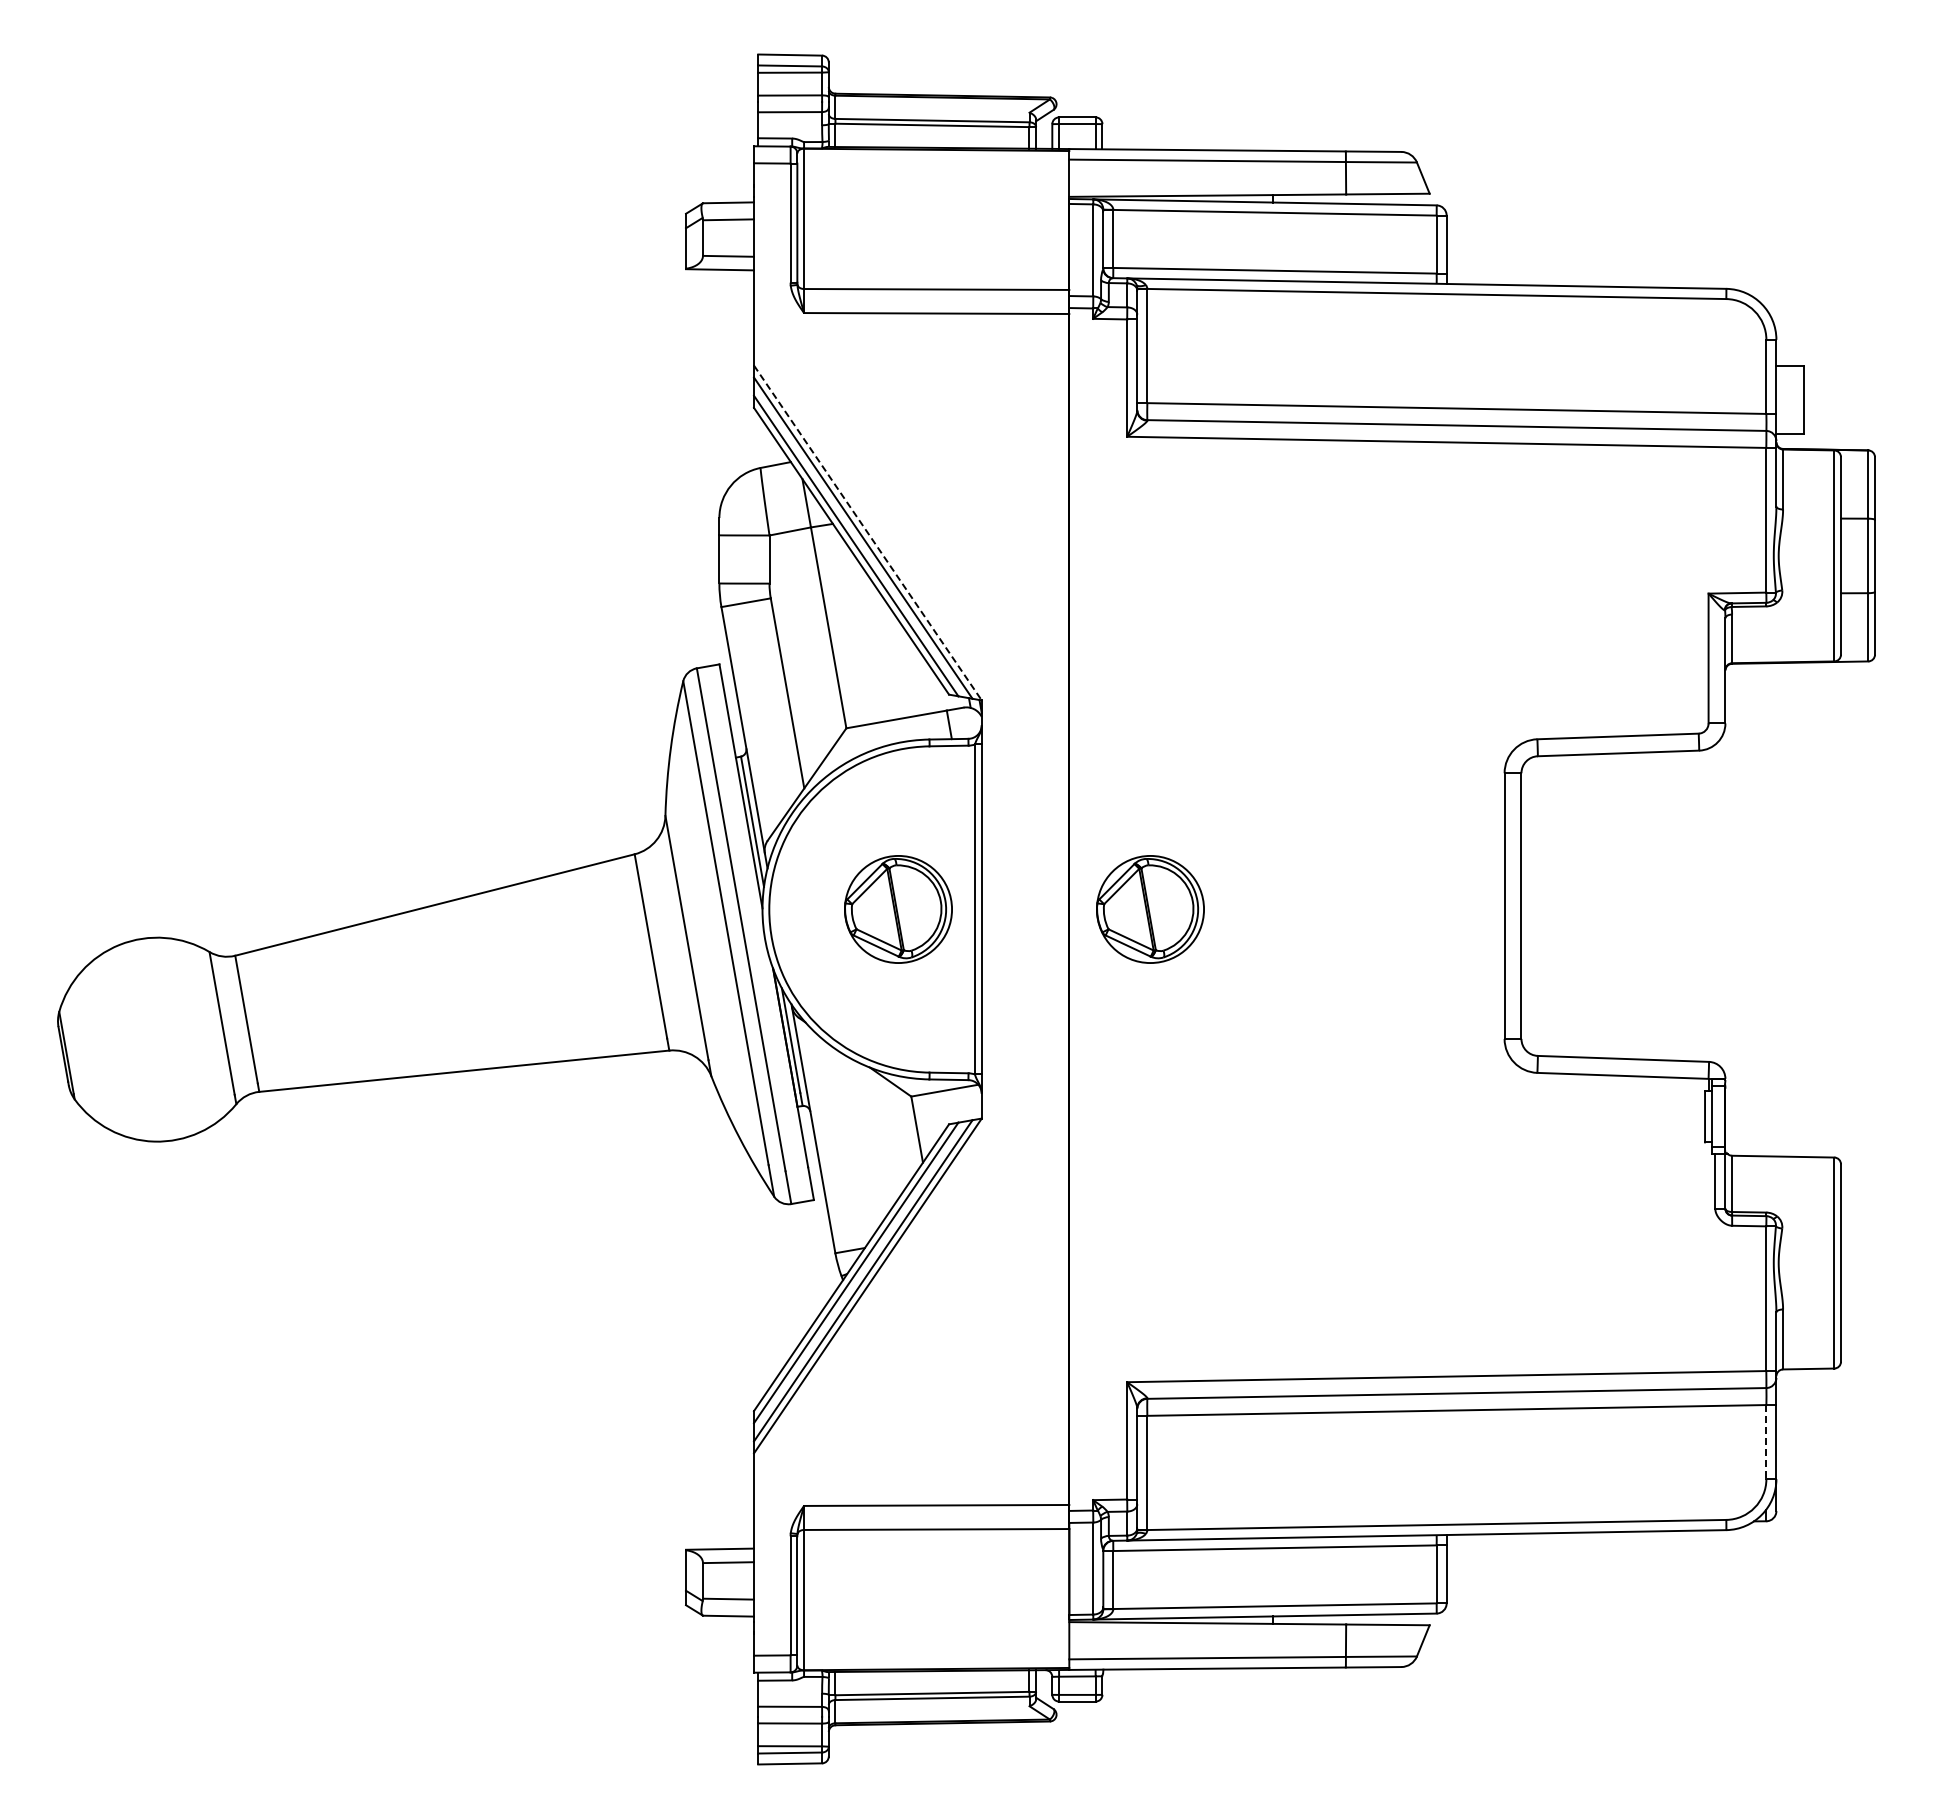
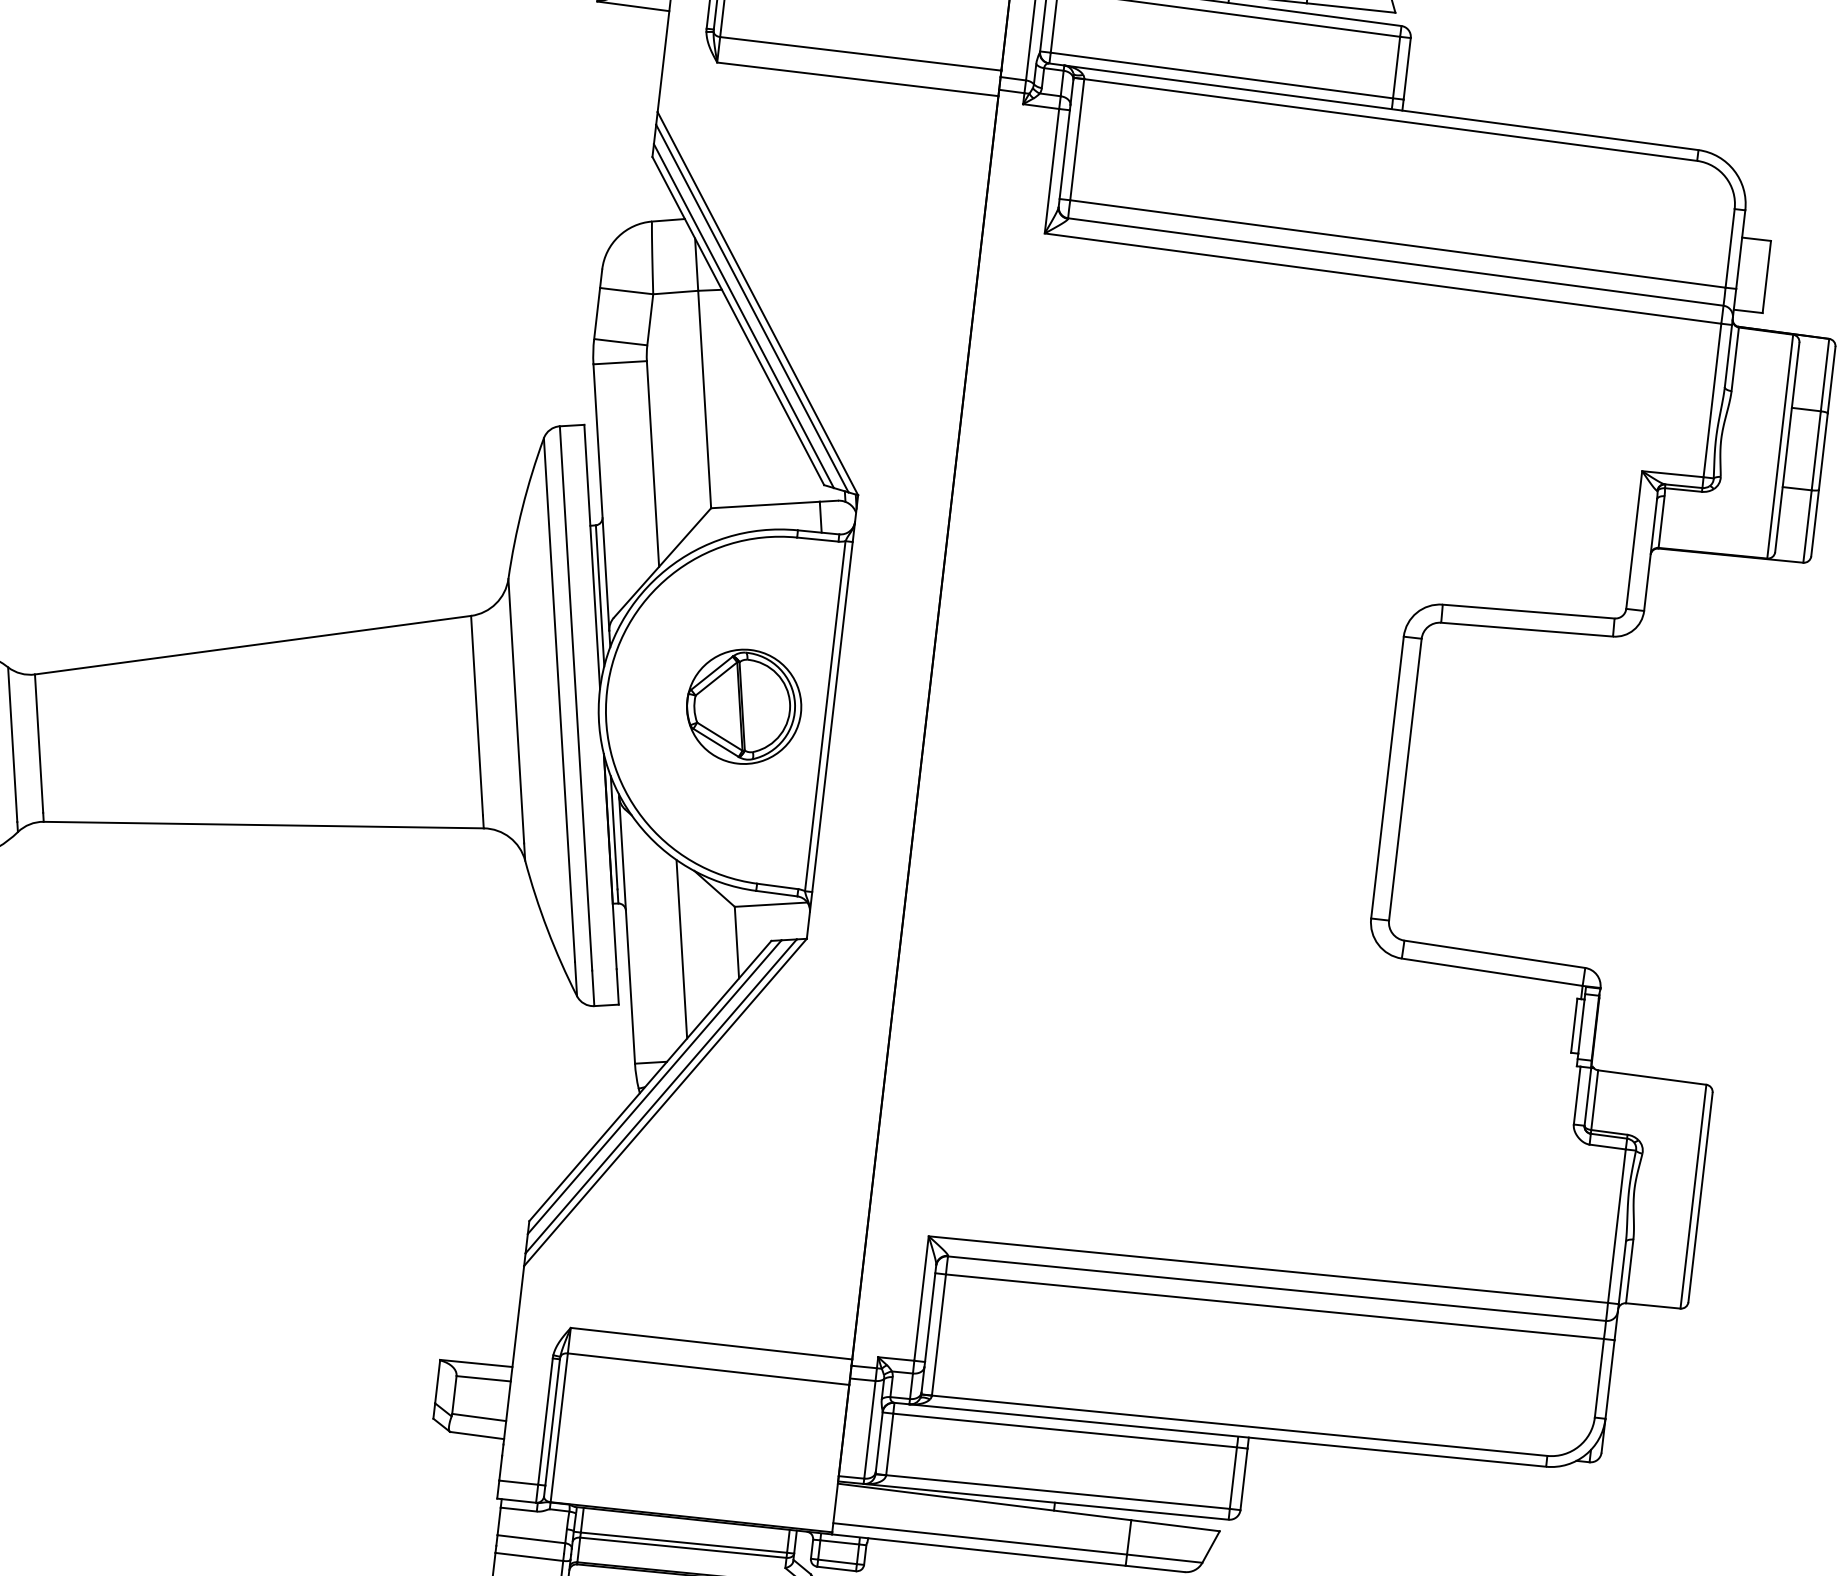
line: (868, 533) -> (758, 304), dashed -> solid
part: (1150, 909) -> (1011, 737), removed
line: (866, 1141) -> (681, 948), added
line: (1766, 1442) -> (1599, 1378), dashed -> solid

